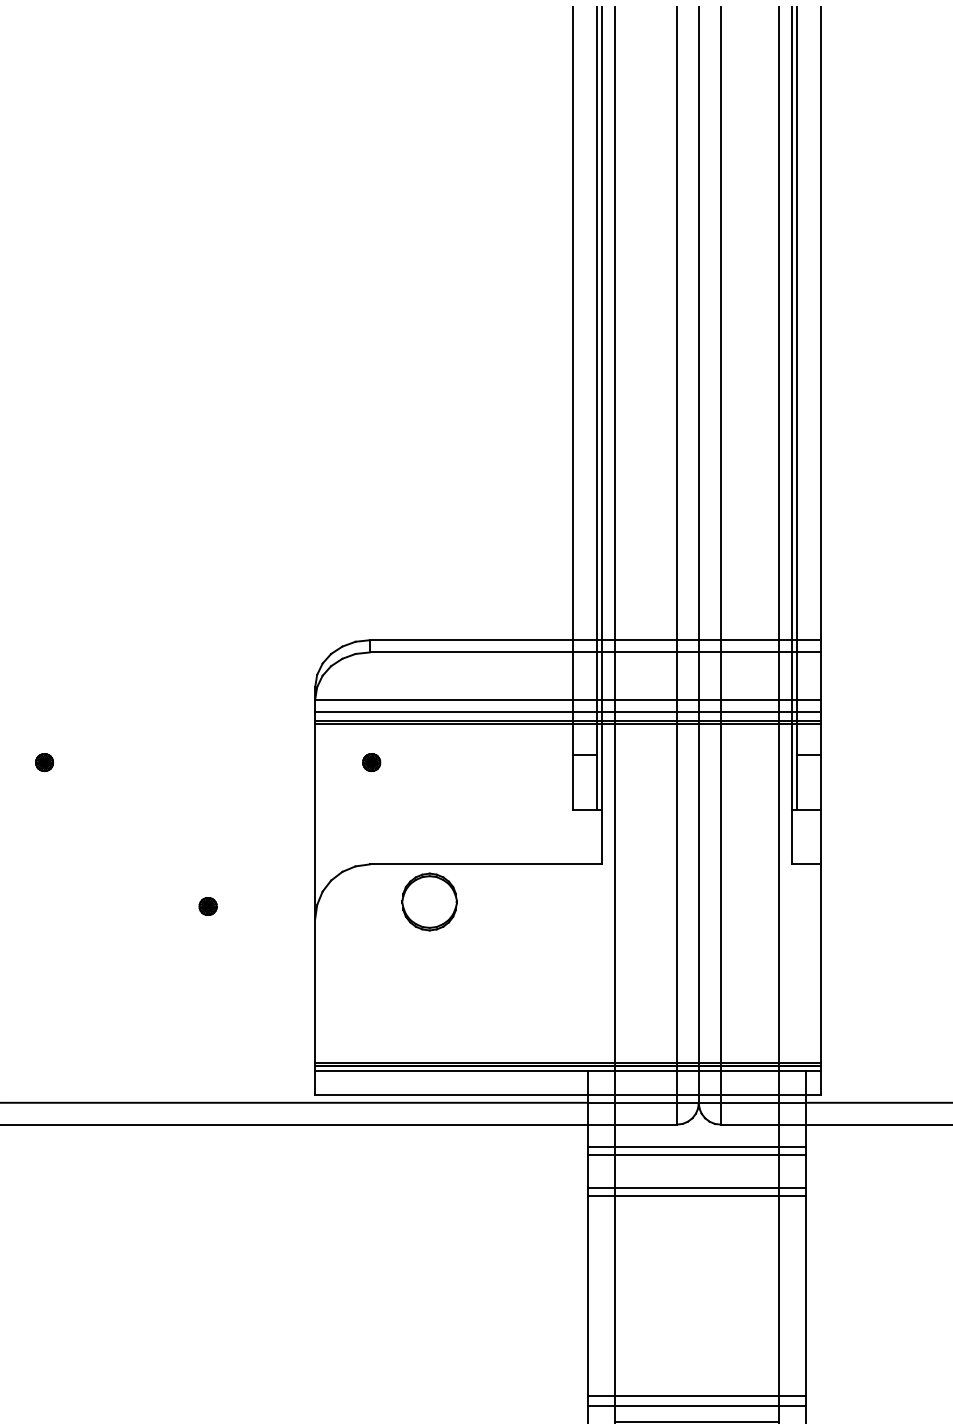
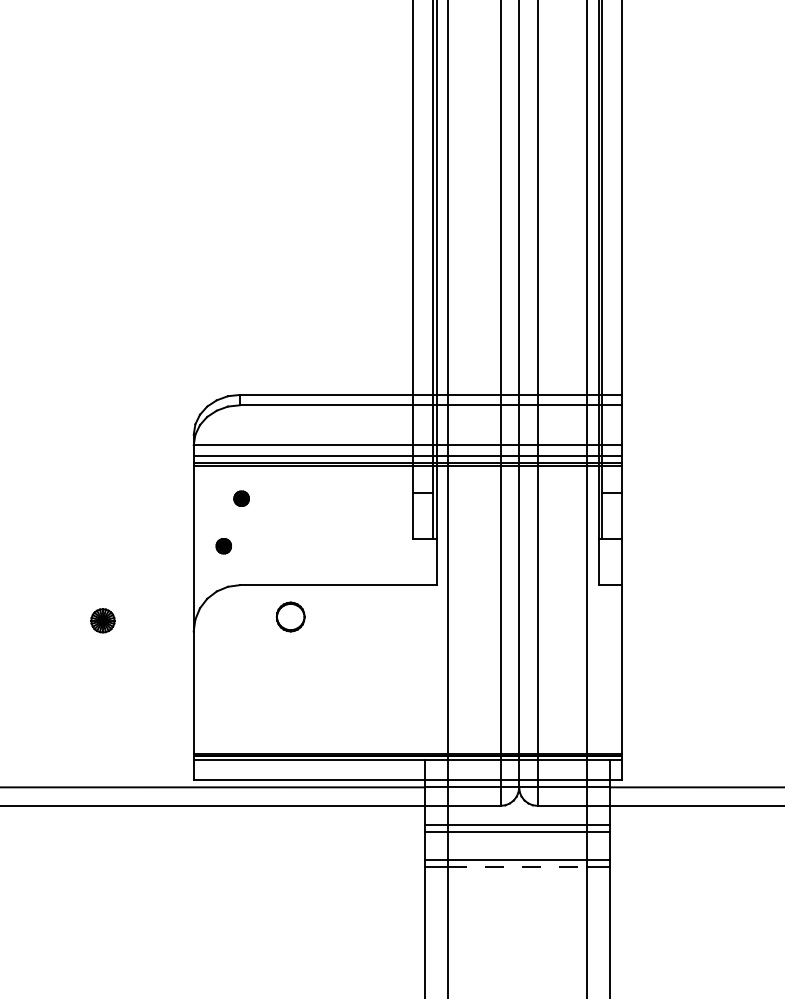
part: (350, 818) -> (223, 546), added
part: (429, 901) -> (290, 616), size x0.6
part: (207, 906) -> (102, 620), size x1.6
line: (696, 1196) -> (517, 866), solid -> dashed

